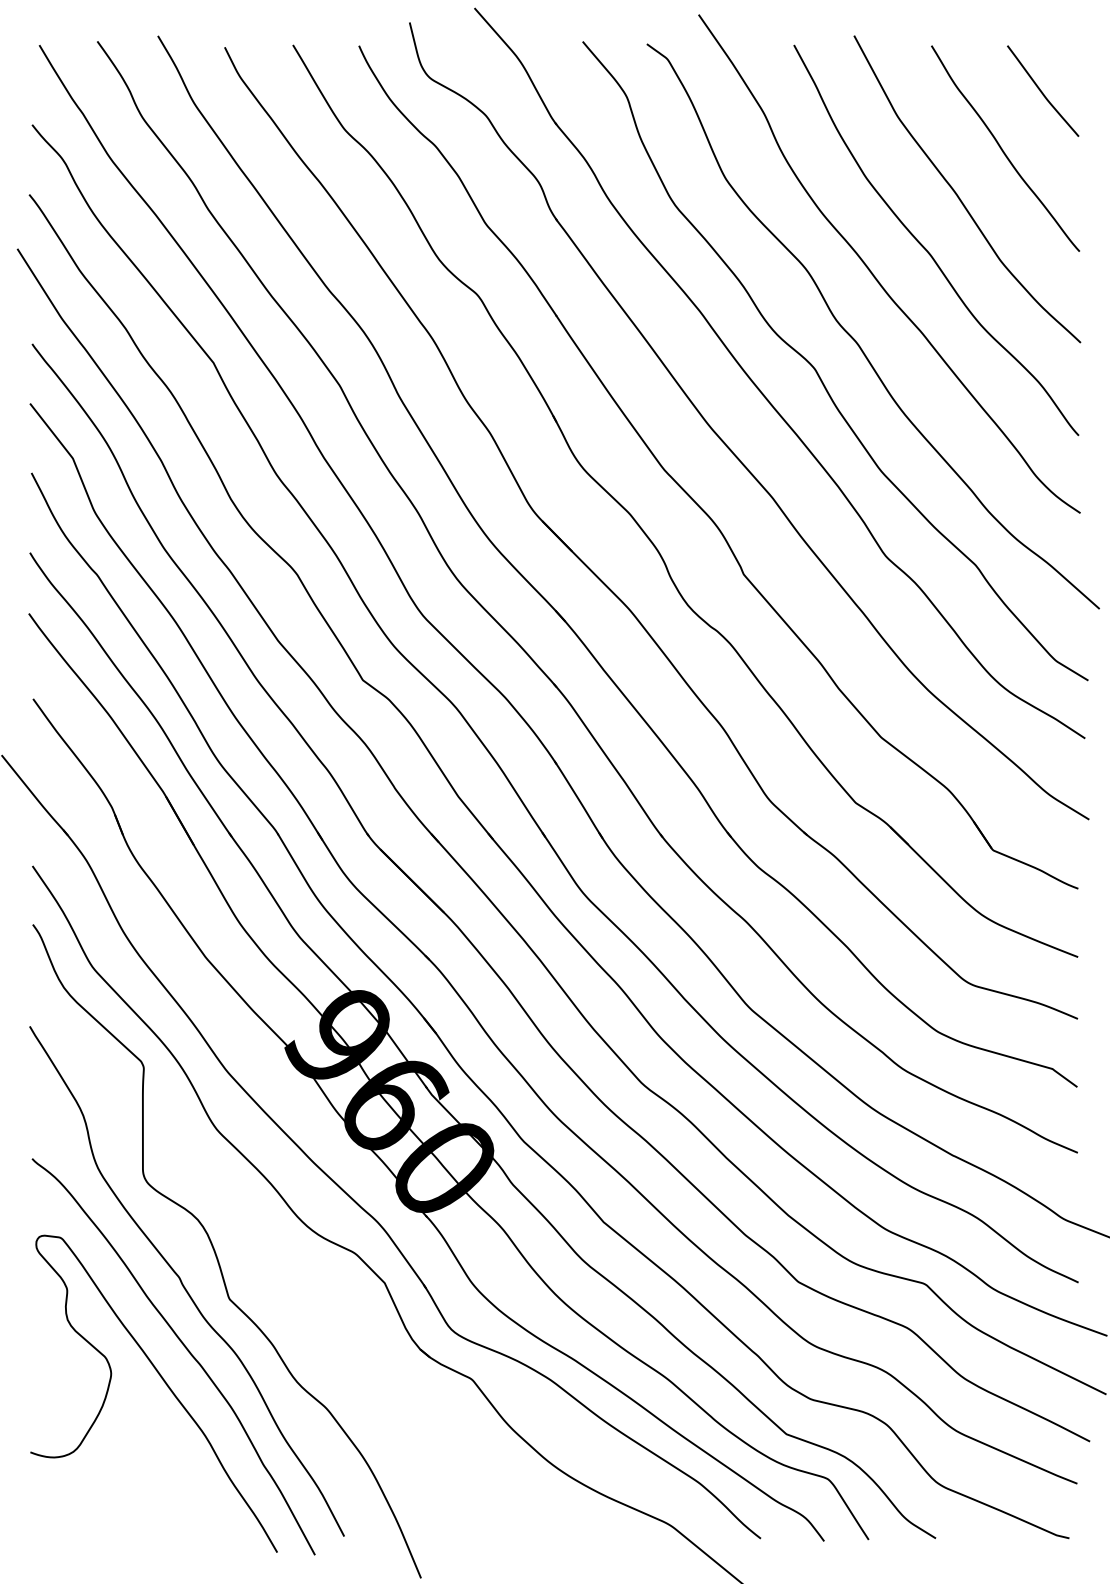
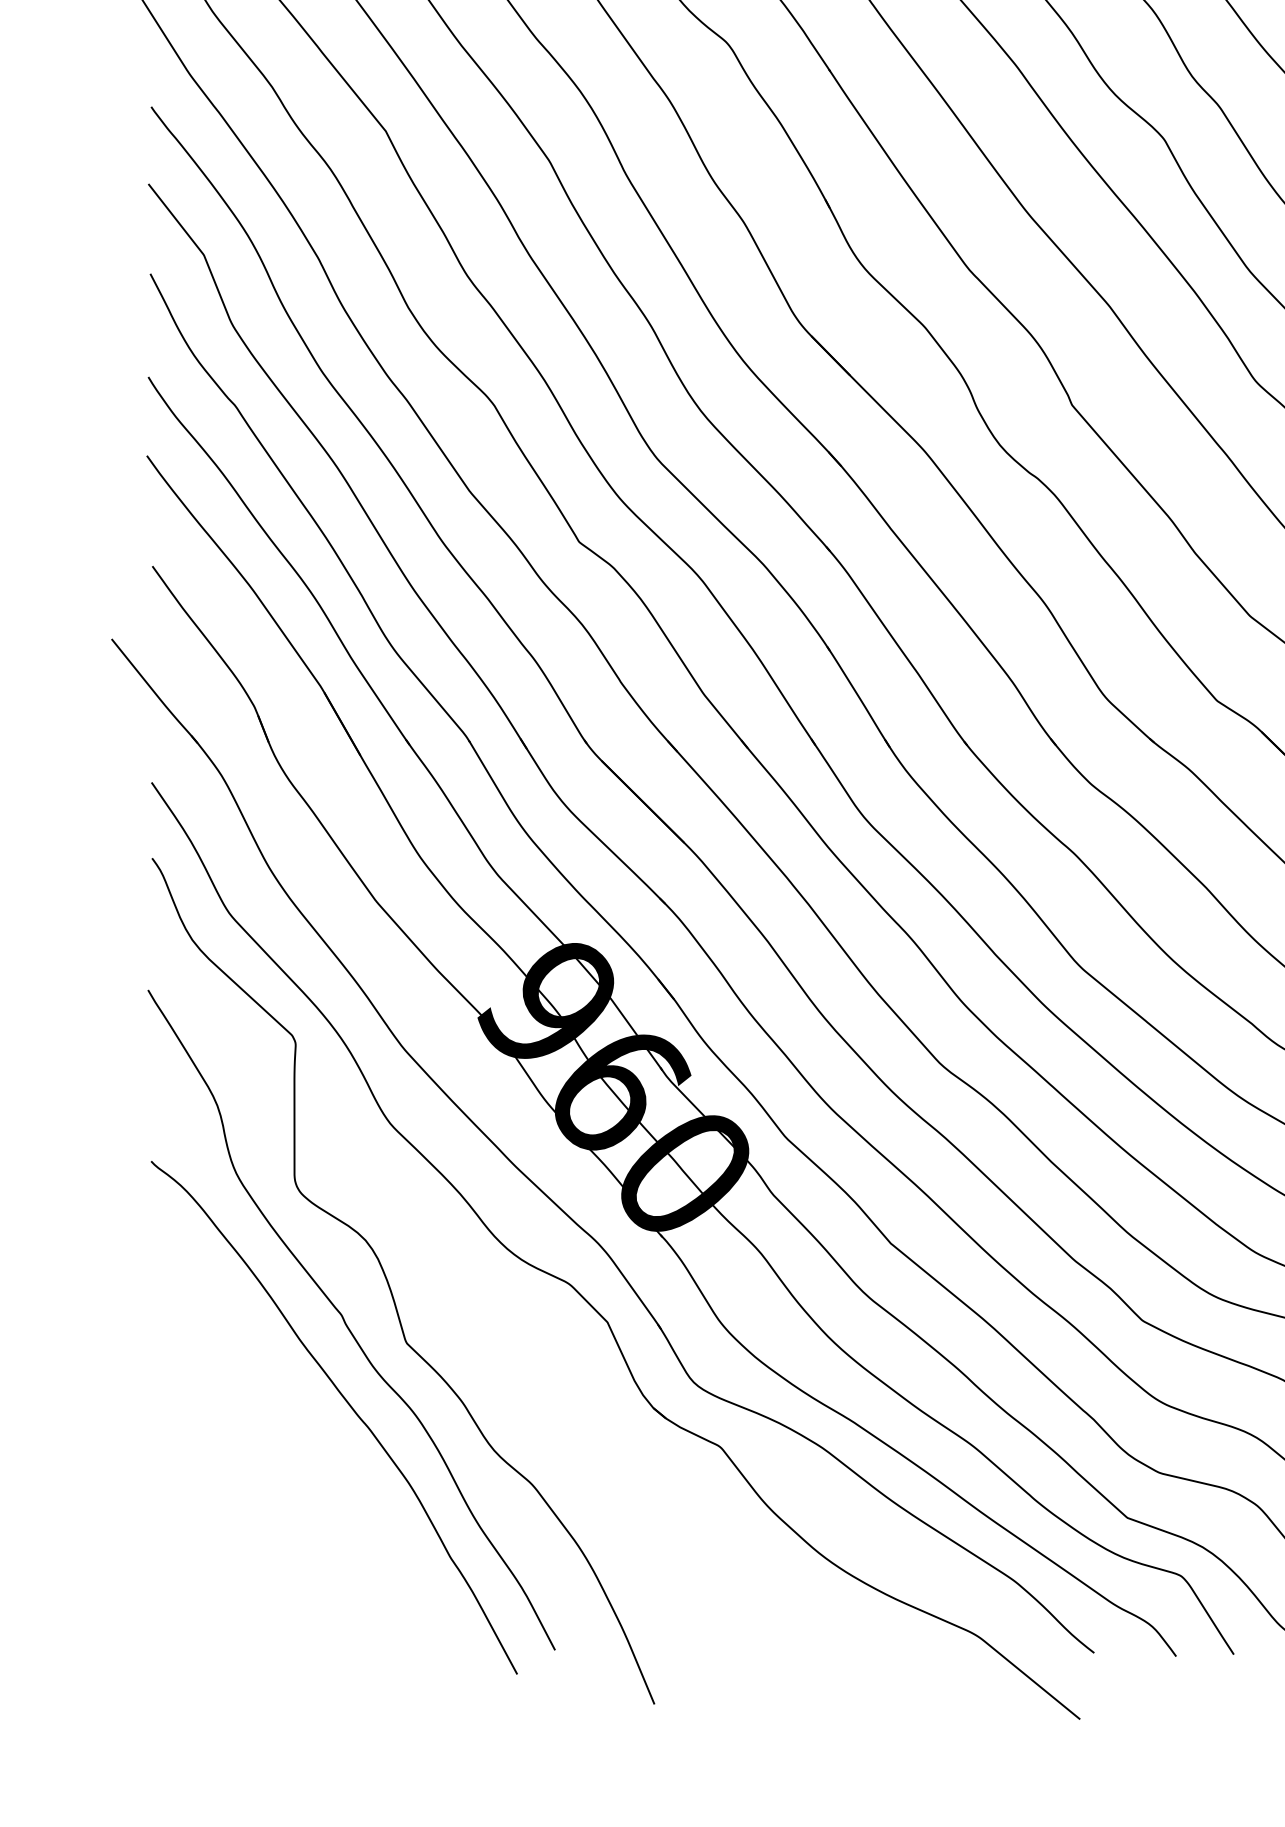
curve: (165, 1384) -> (323, 1453), removed

